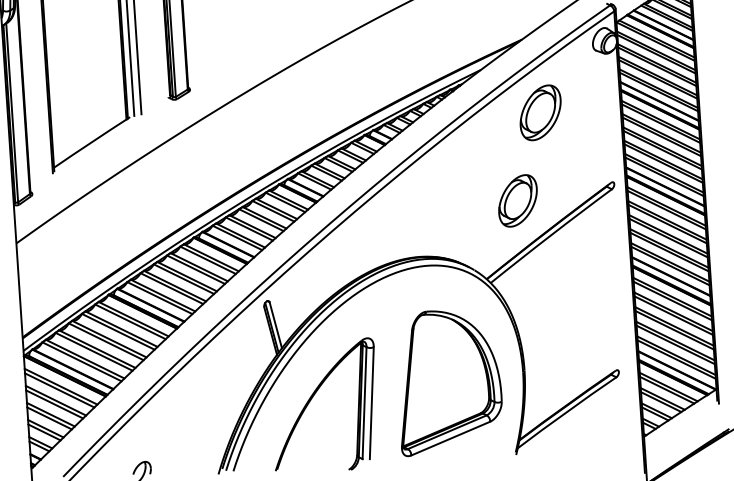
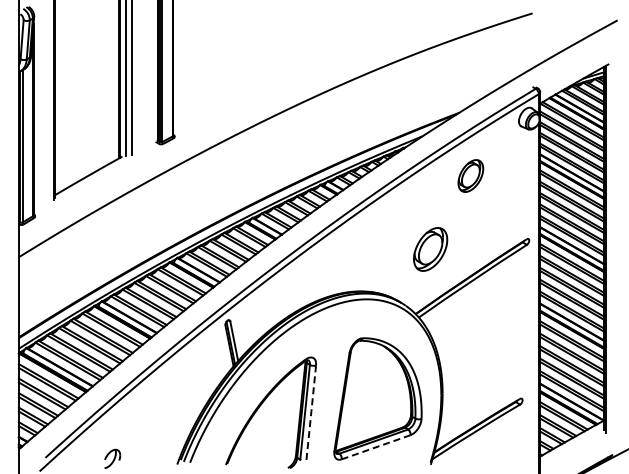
part: (540, 112) -> (470, 175), size x0.7
part: (517, 200) -> (430, 249), moved
line: (372, 402) -> (311, 412), solid -> dashed
line: (449, 438) -> (375, 447), solid -> dashed

